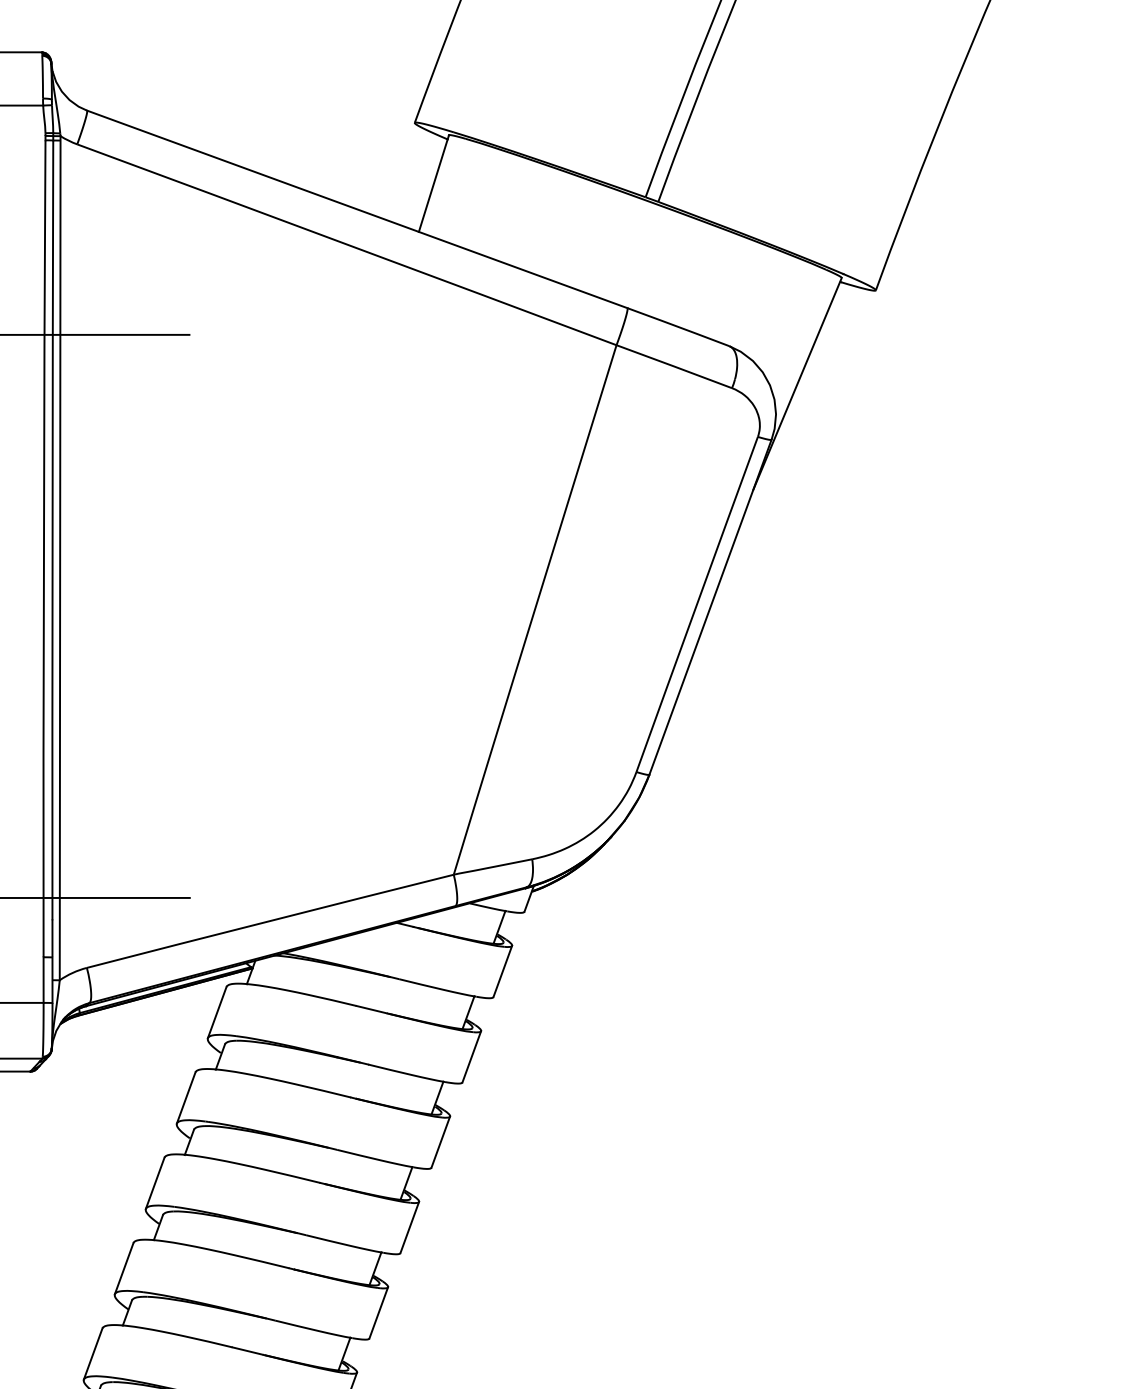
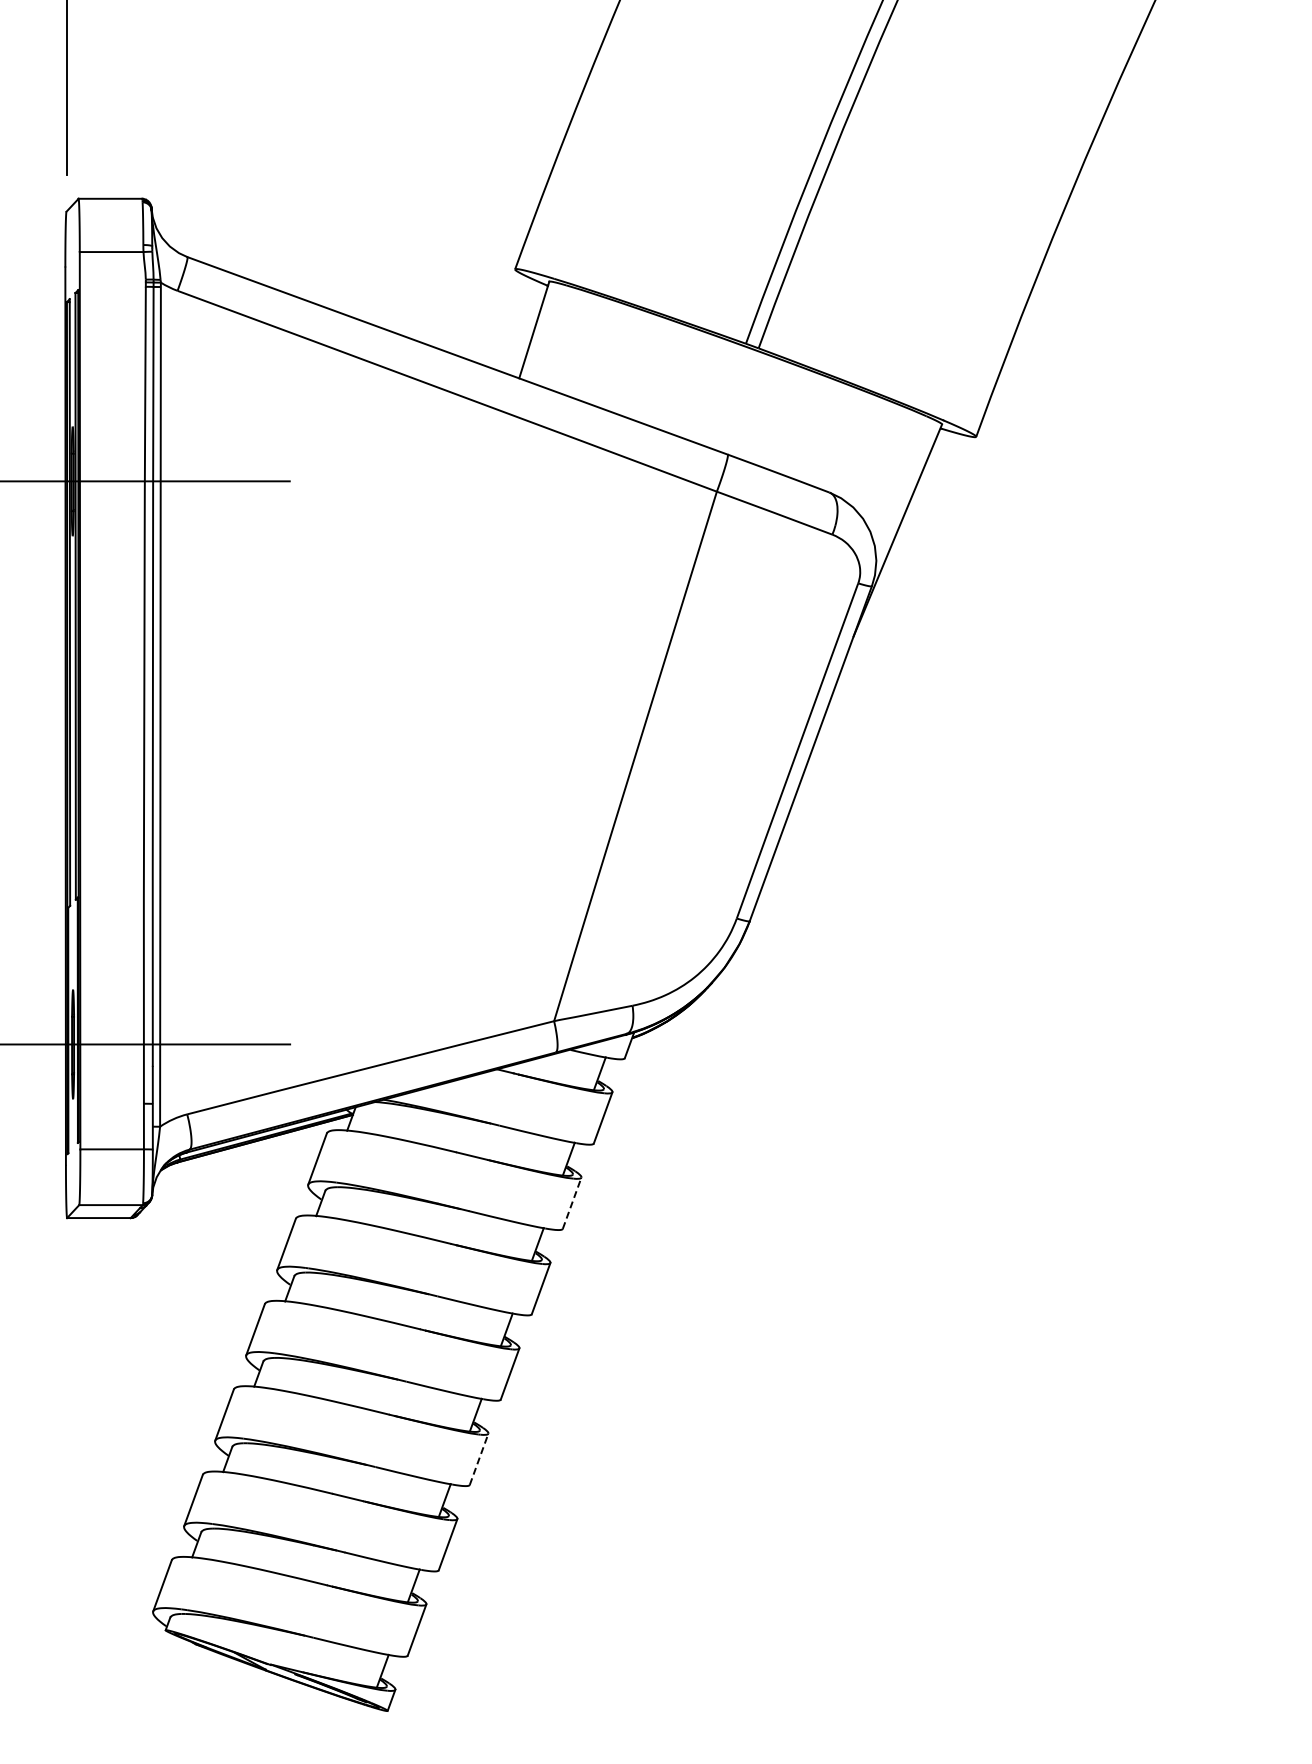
line: (472, 1056) -> (572, 1202), solid -> dashed
line: (379, 1312) -> (479, 1458), solid -> dashed

